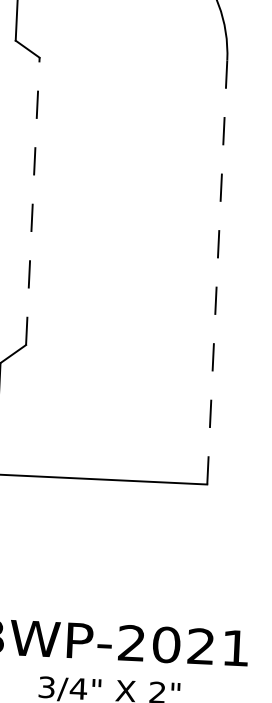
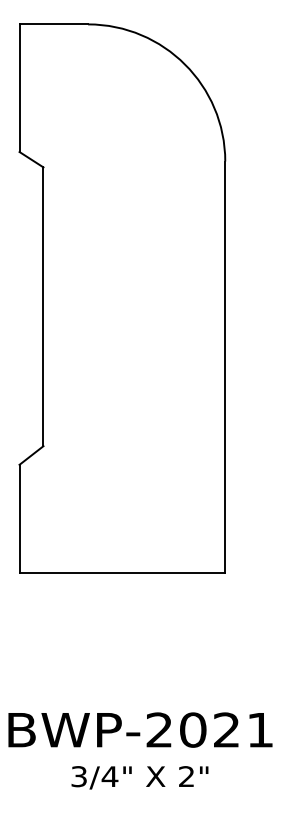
line: (32, 201) -> (43, 306), dashed -> solid
line: (217, 272) -> (225, 367), dashed -> solid

